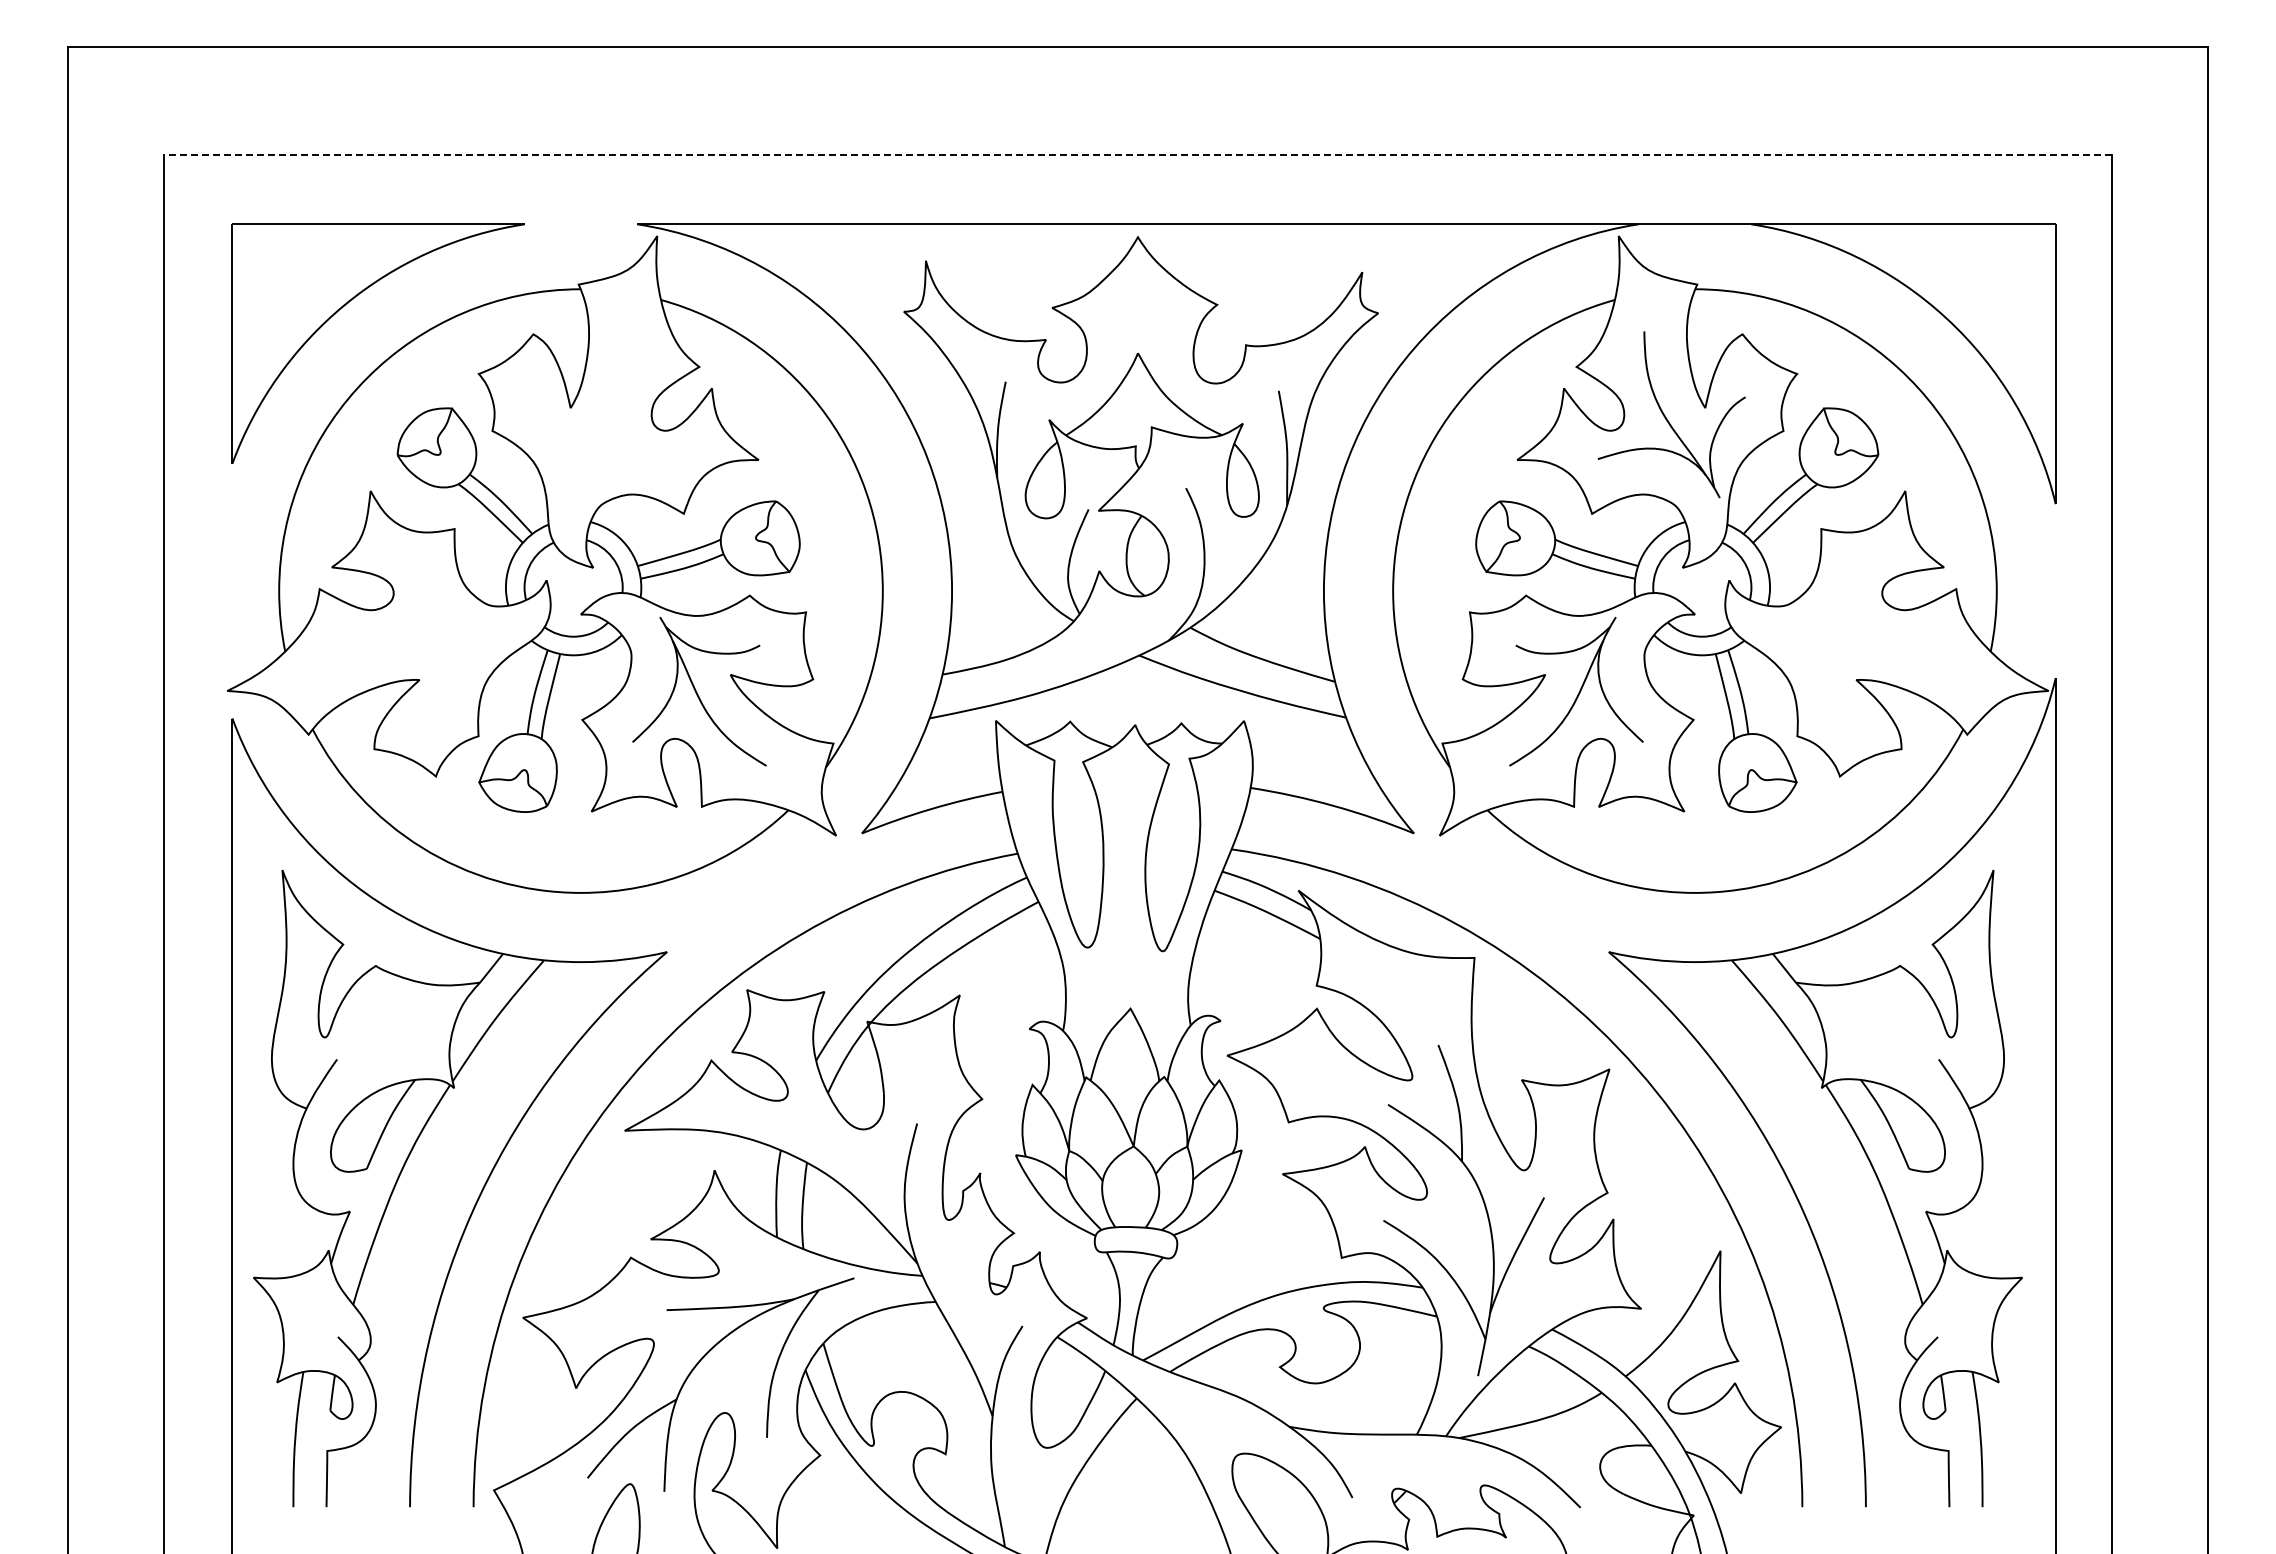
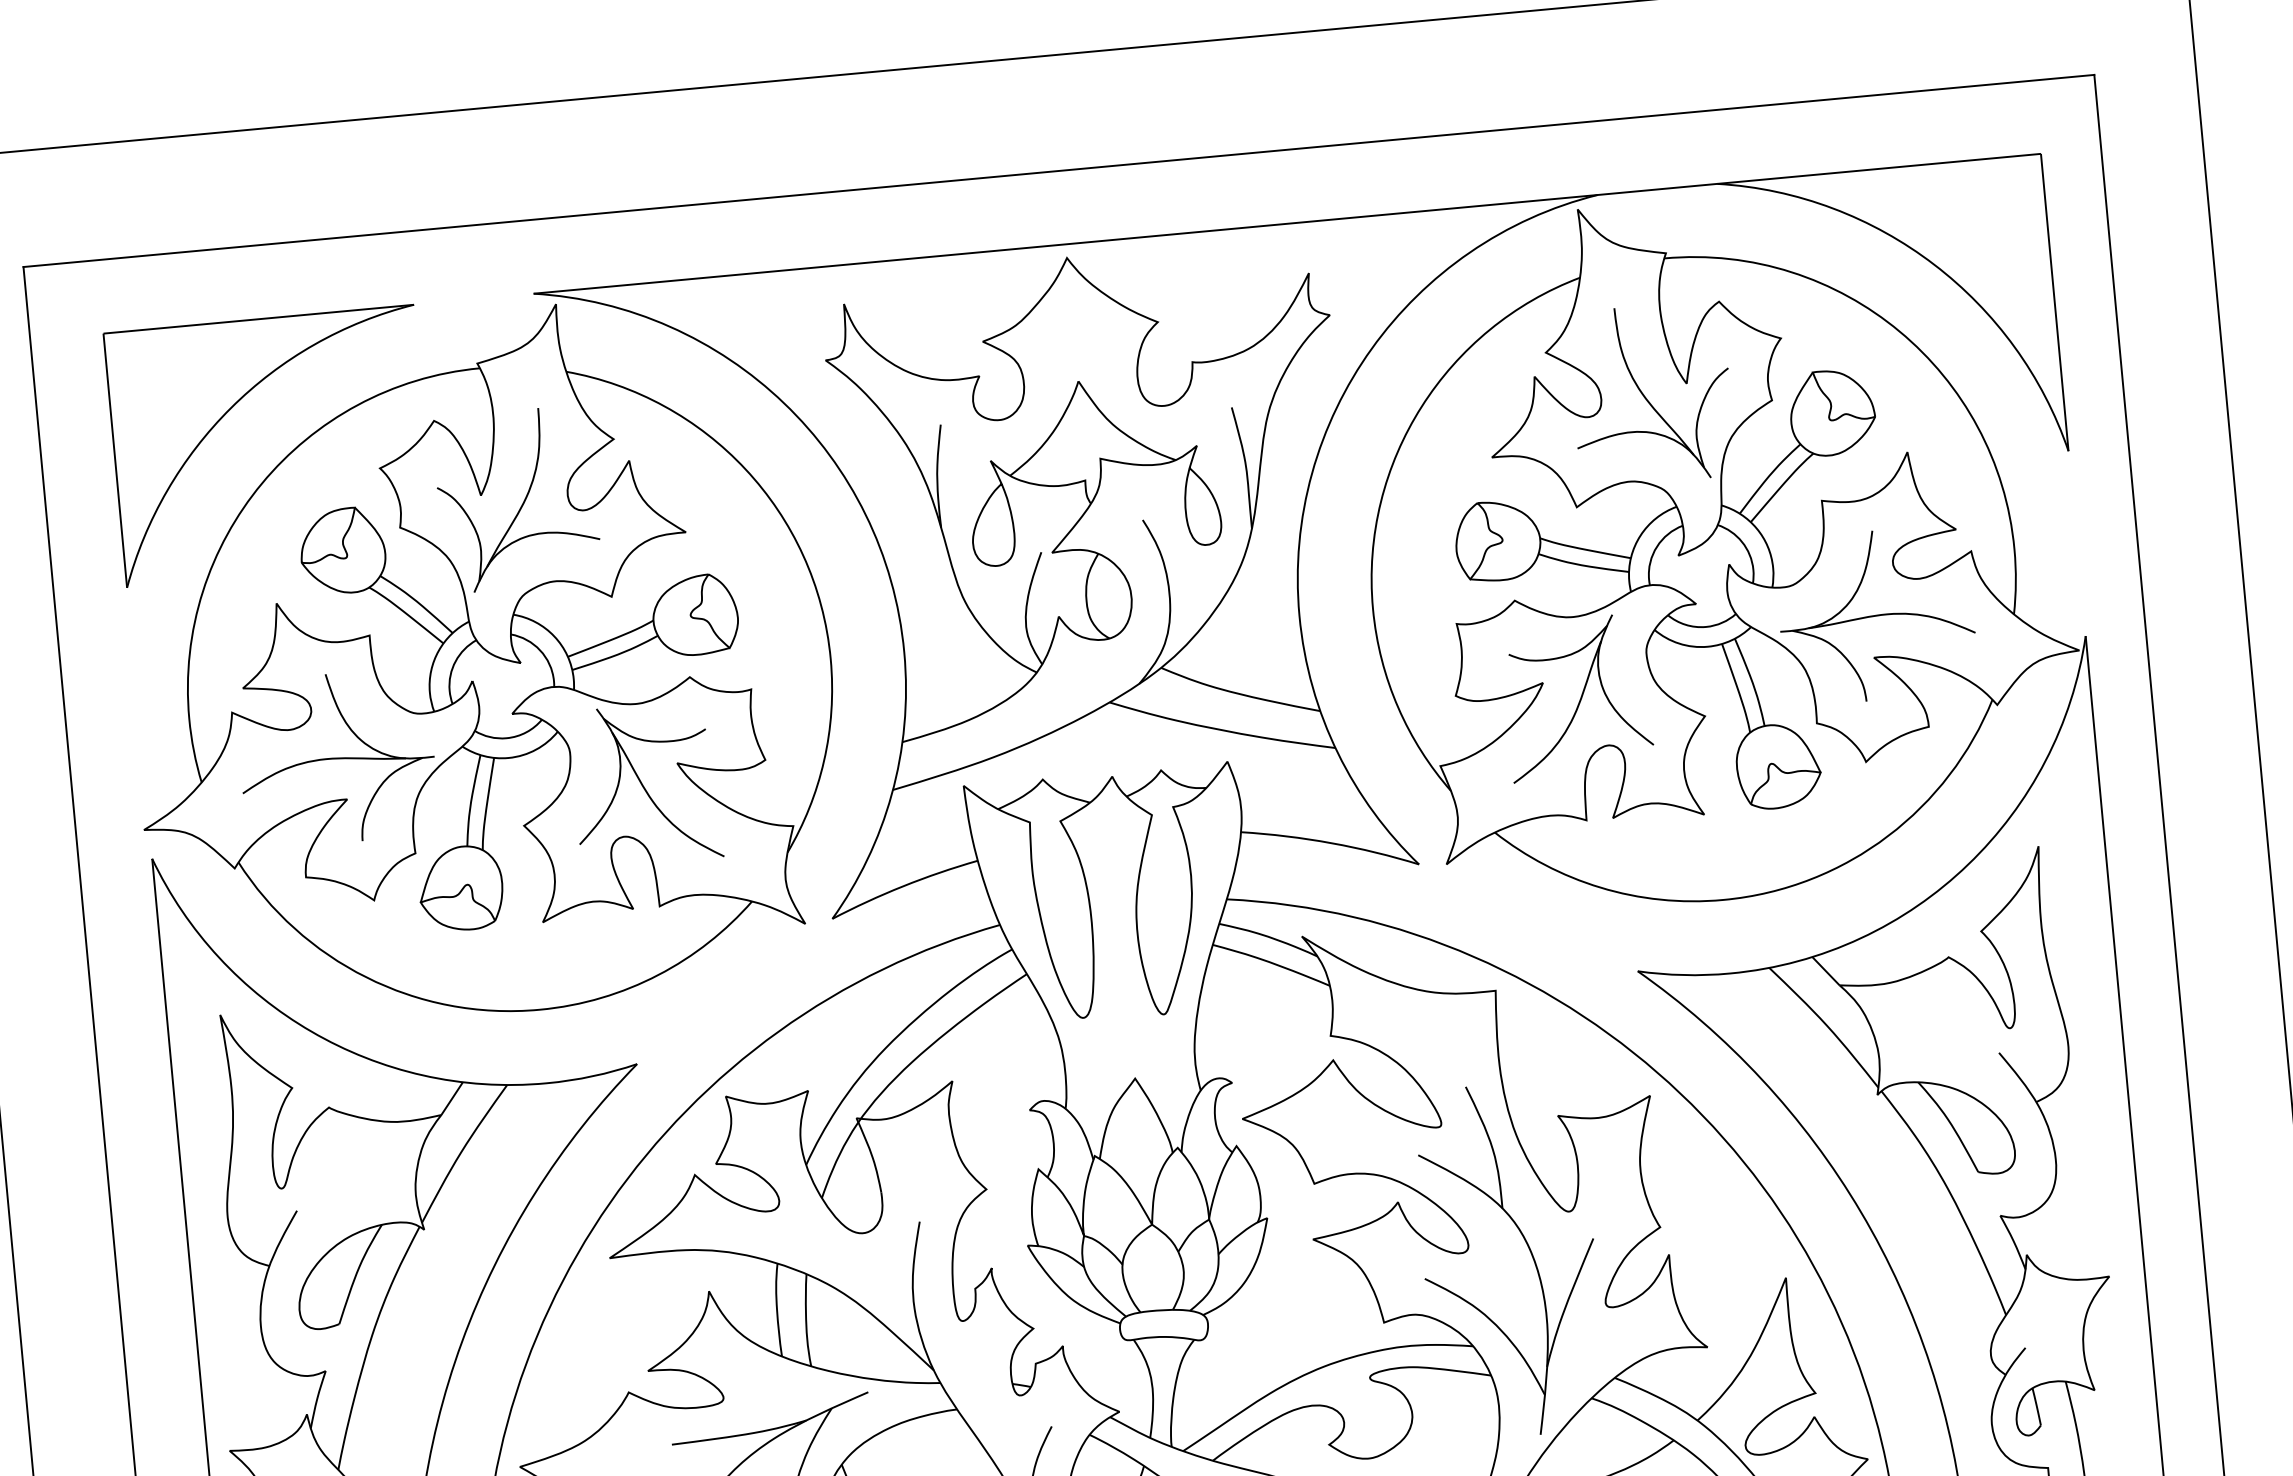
line: (1137, 155) -> (1058, 171), dashed -> solid
part: (604, 414) -> (517, 499), added
part: (413, 640) -> (336, 758), added
part: (1862, 640) -> (1876, 615), added

